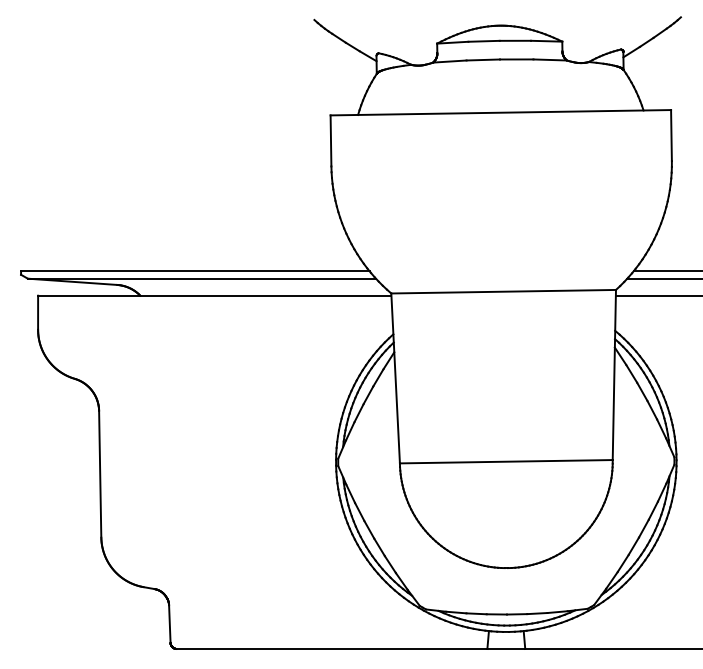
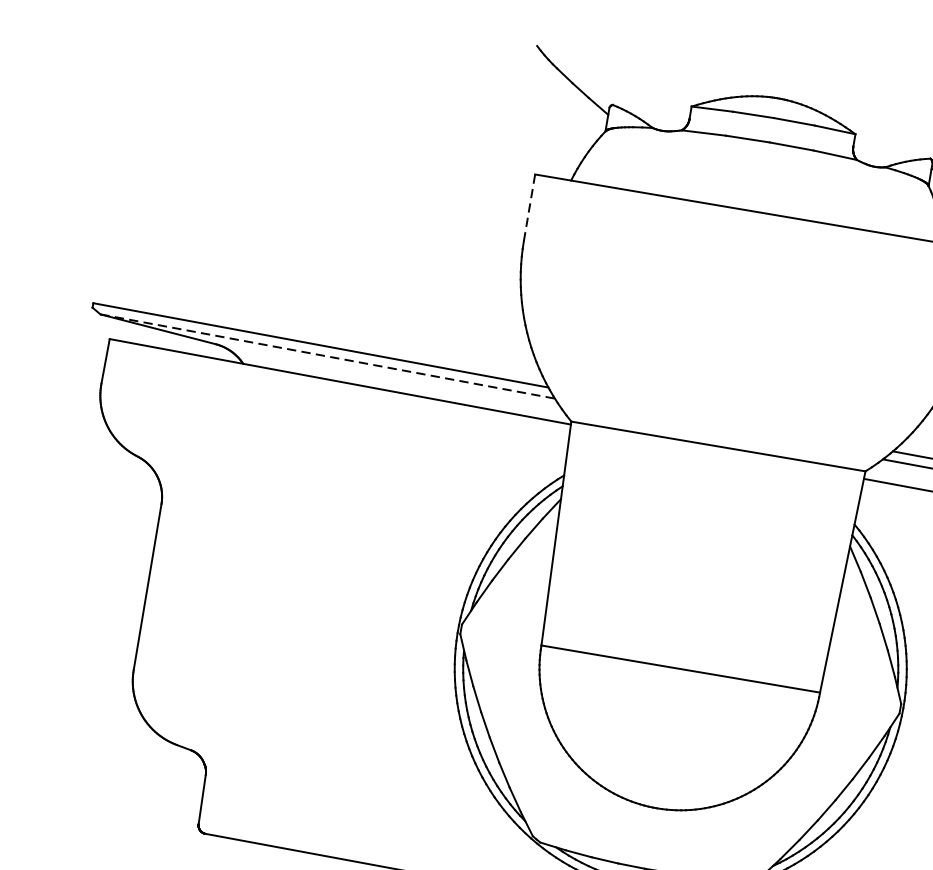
line: (331, 140) -> (530, 207), solid -> dashed
line: (202, 278) -> (328, 356), solid -> dashed

